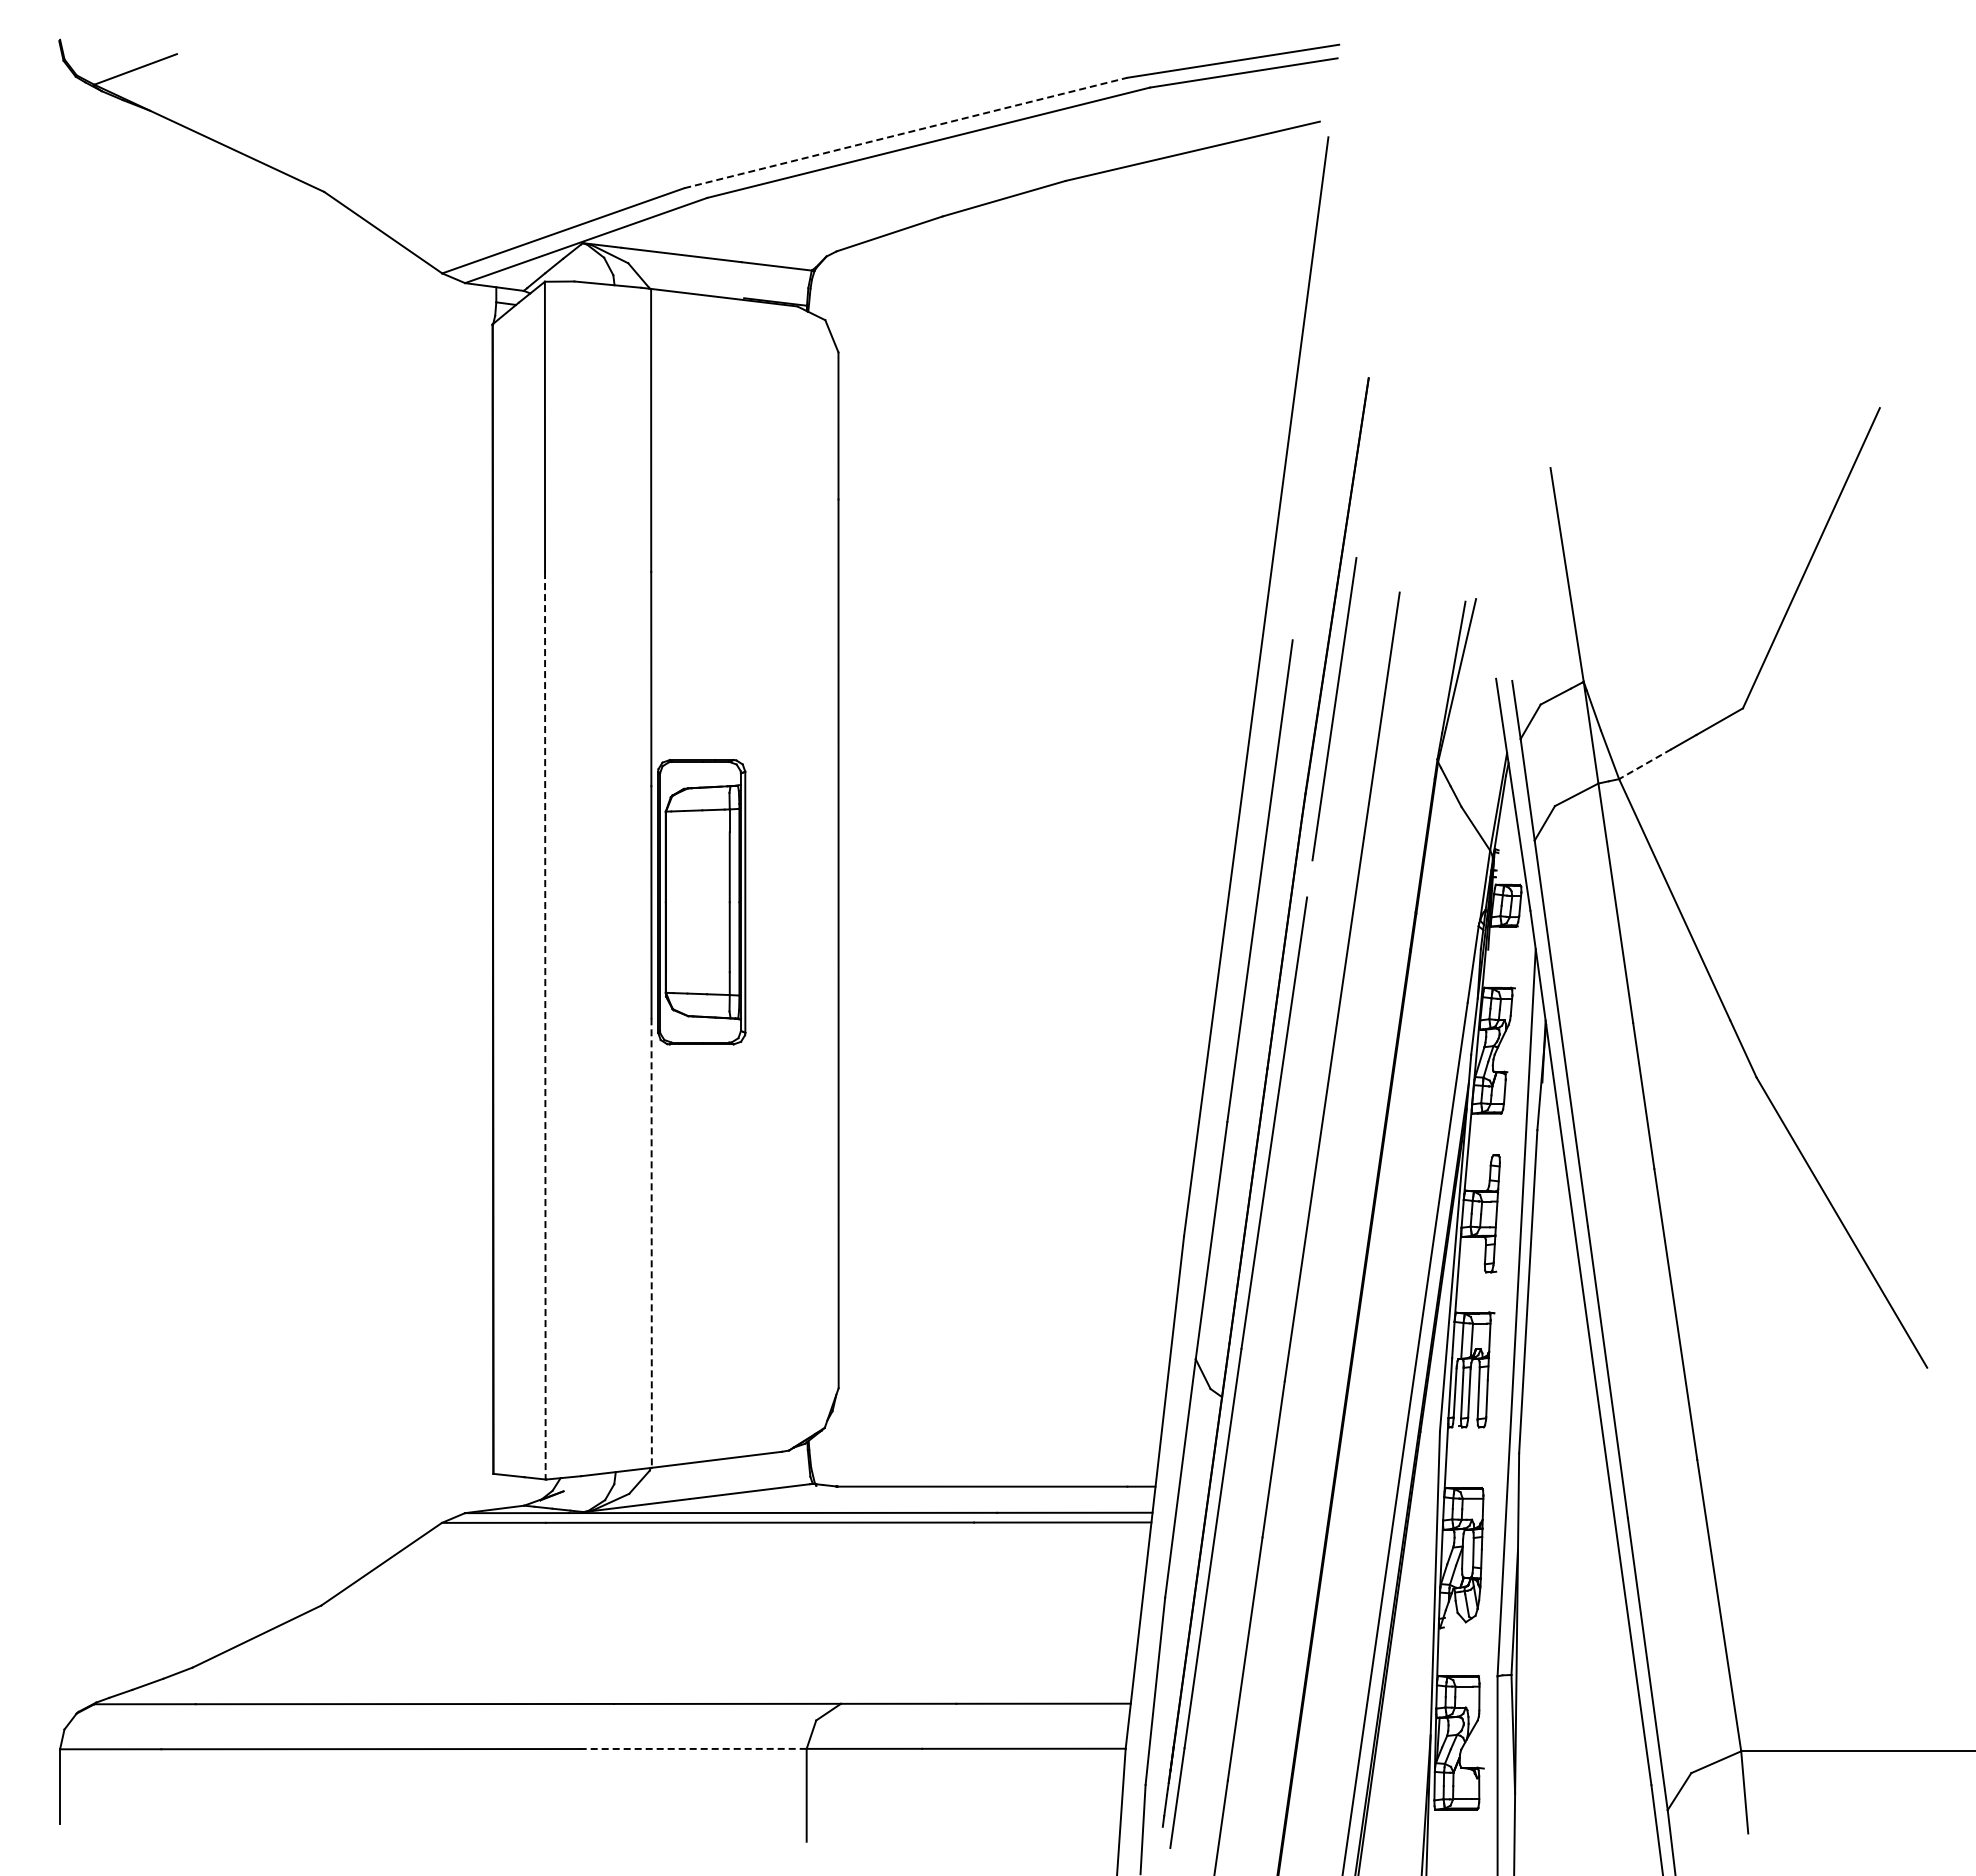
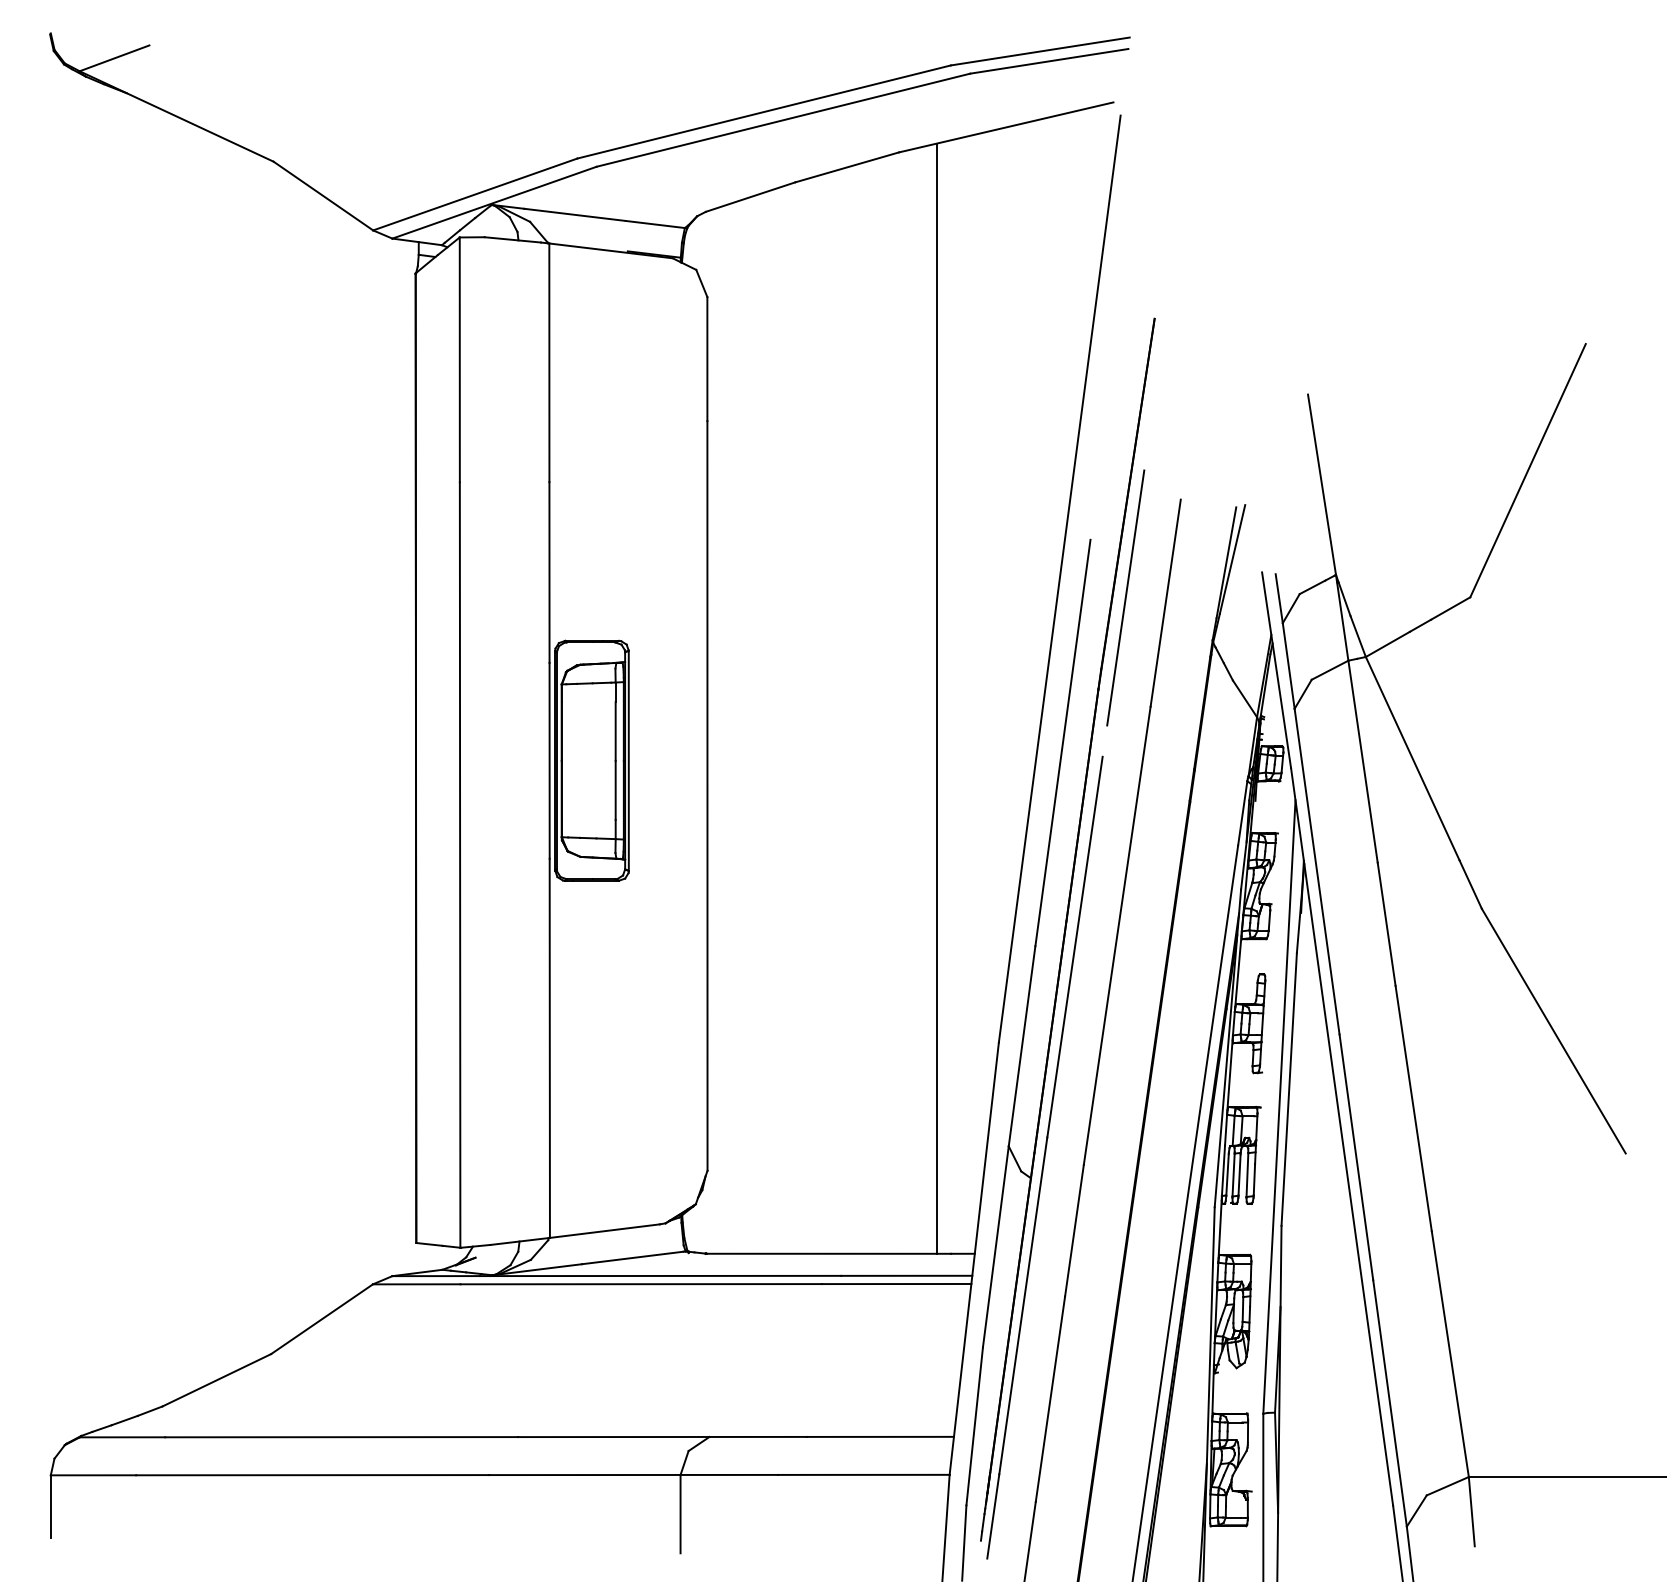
line: (906, 132) -> (764, 111), dashed -> solid
line: (1644, 764) -> (1387, 644), dashed -> solid
line: (1110, 828) -> (936, 698), added
line: (545, 1025) -> (460, 864), dashed -> solid
line: (651, 1243) -> (549, 1048), dashed -> solid
line: (692, 1748) -> (584, 1474), dashed -> solid

